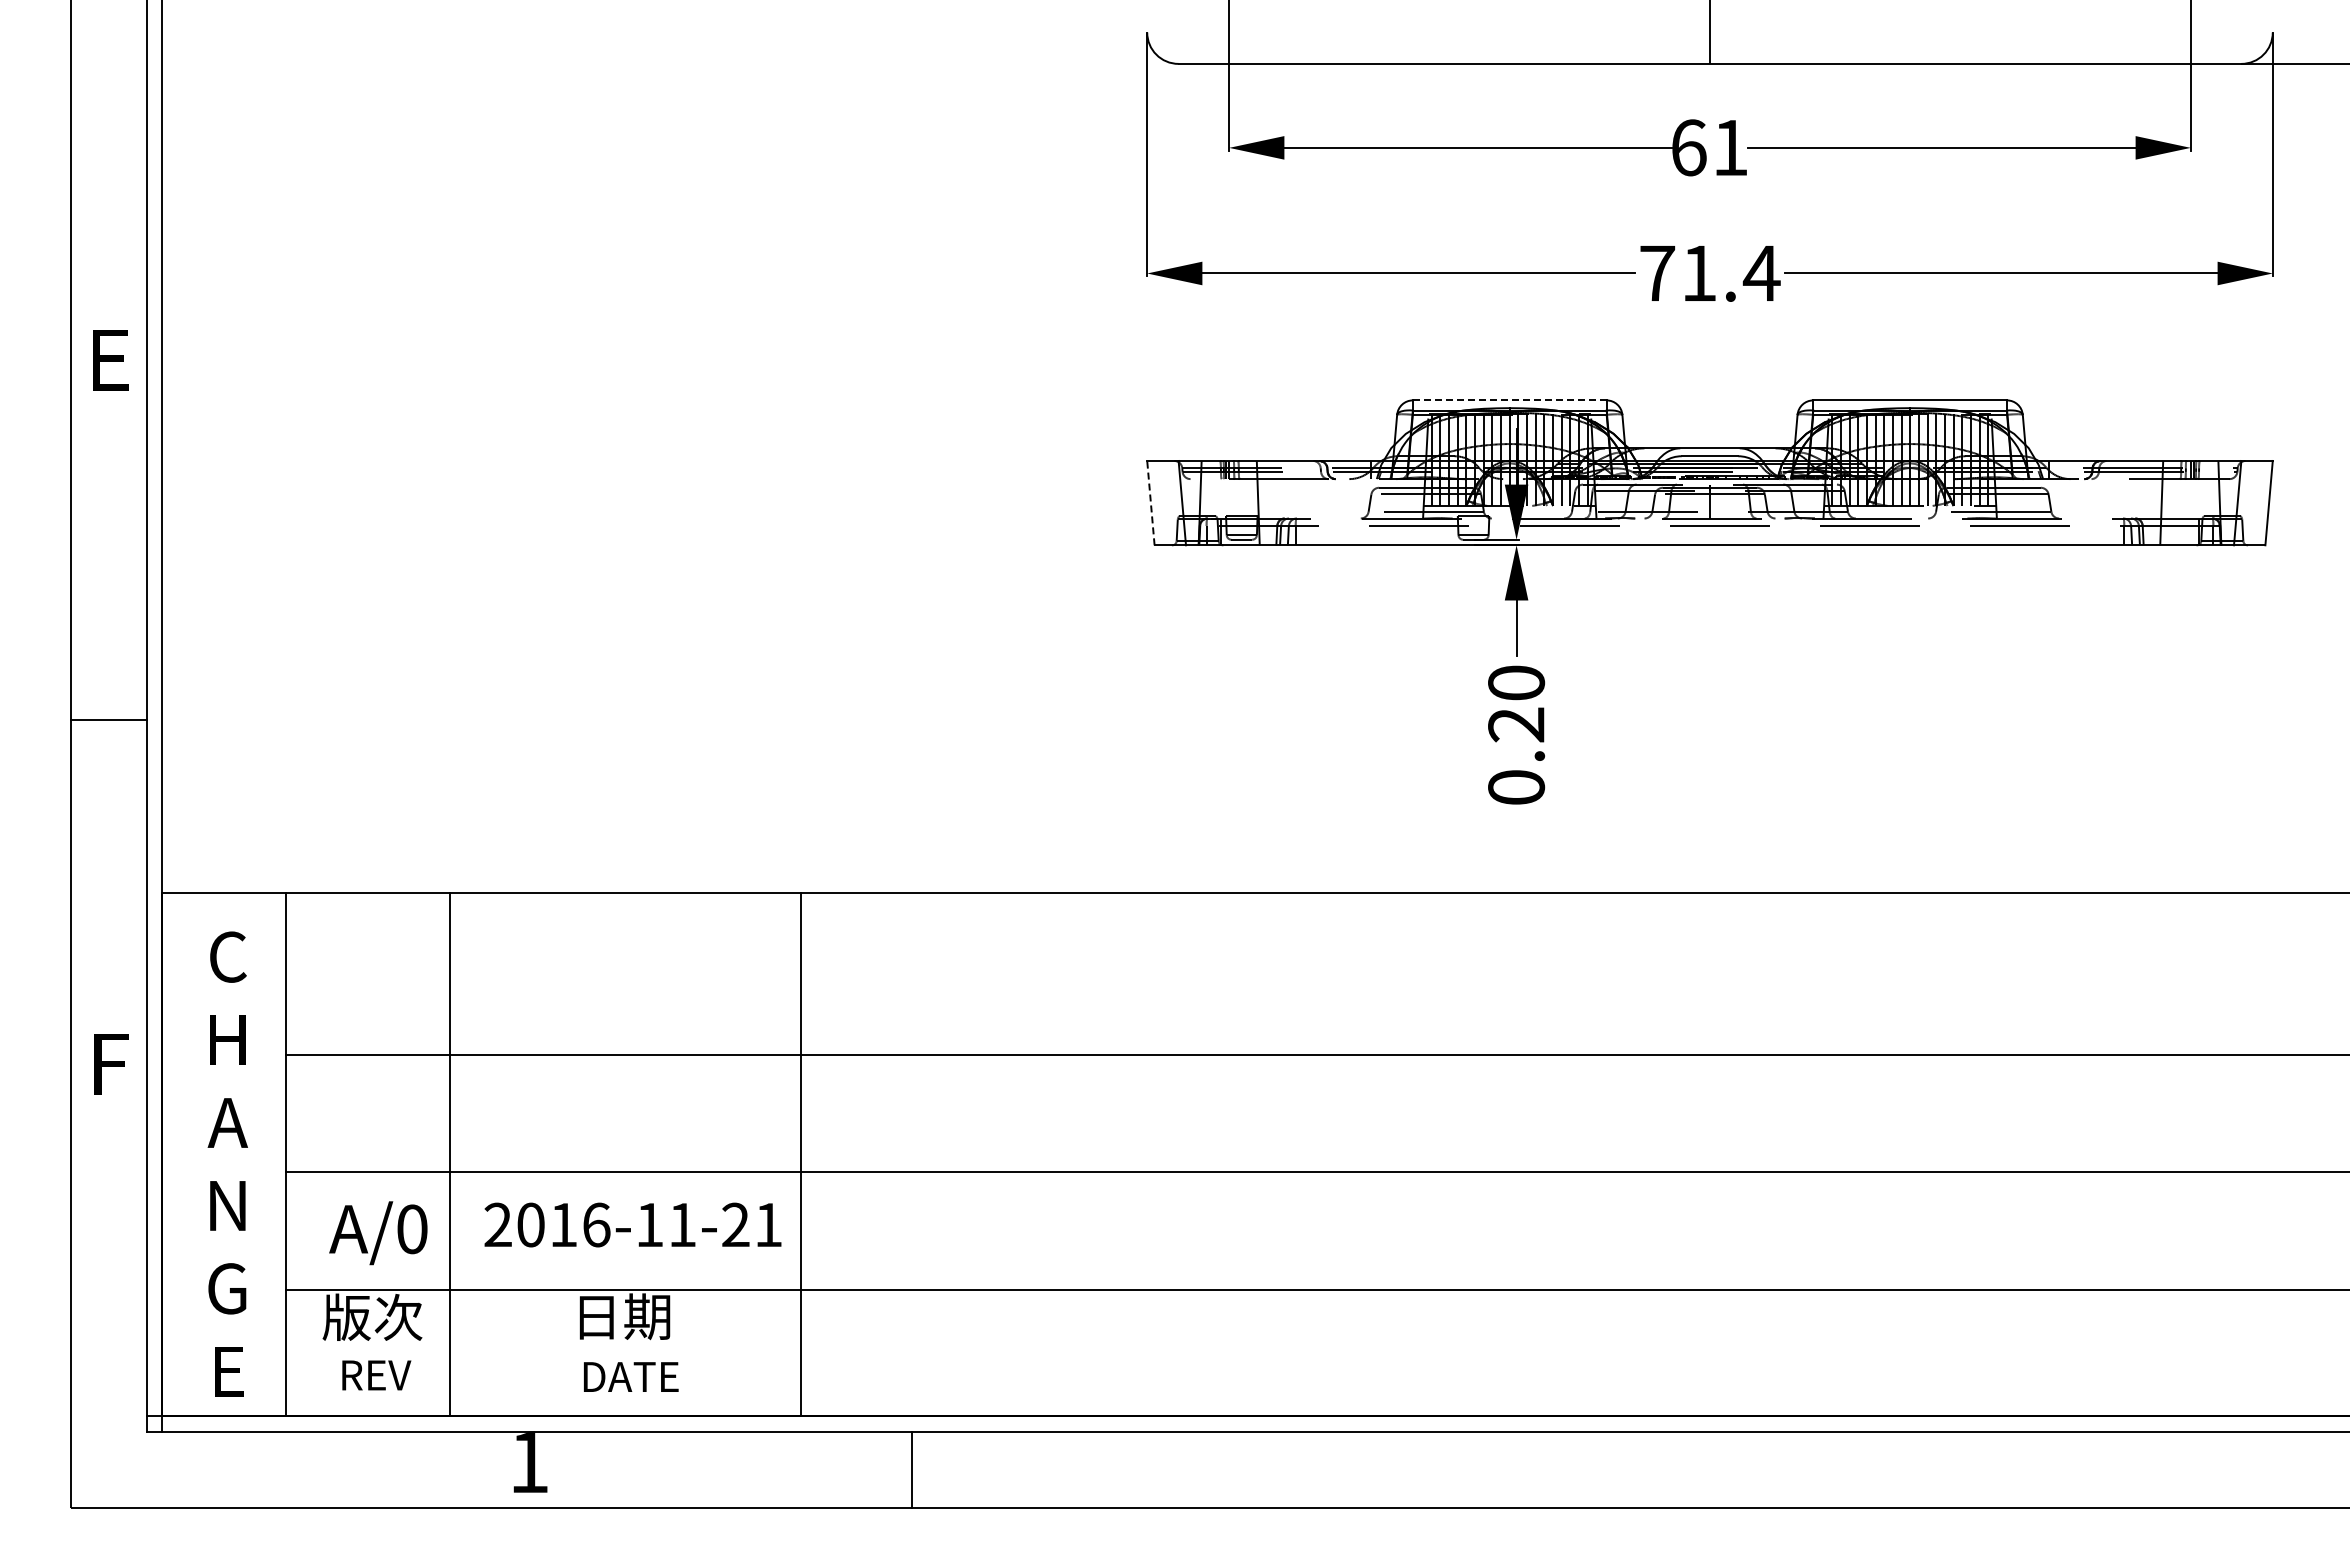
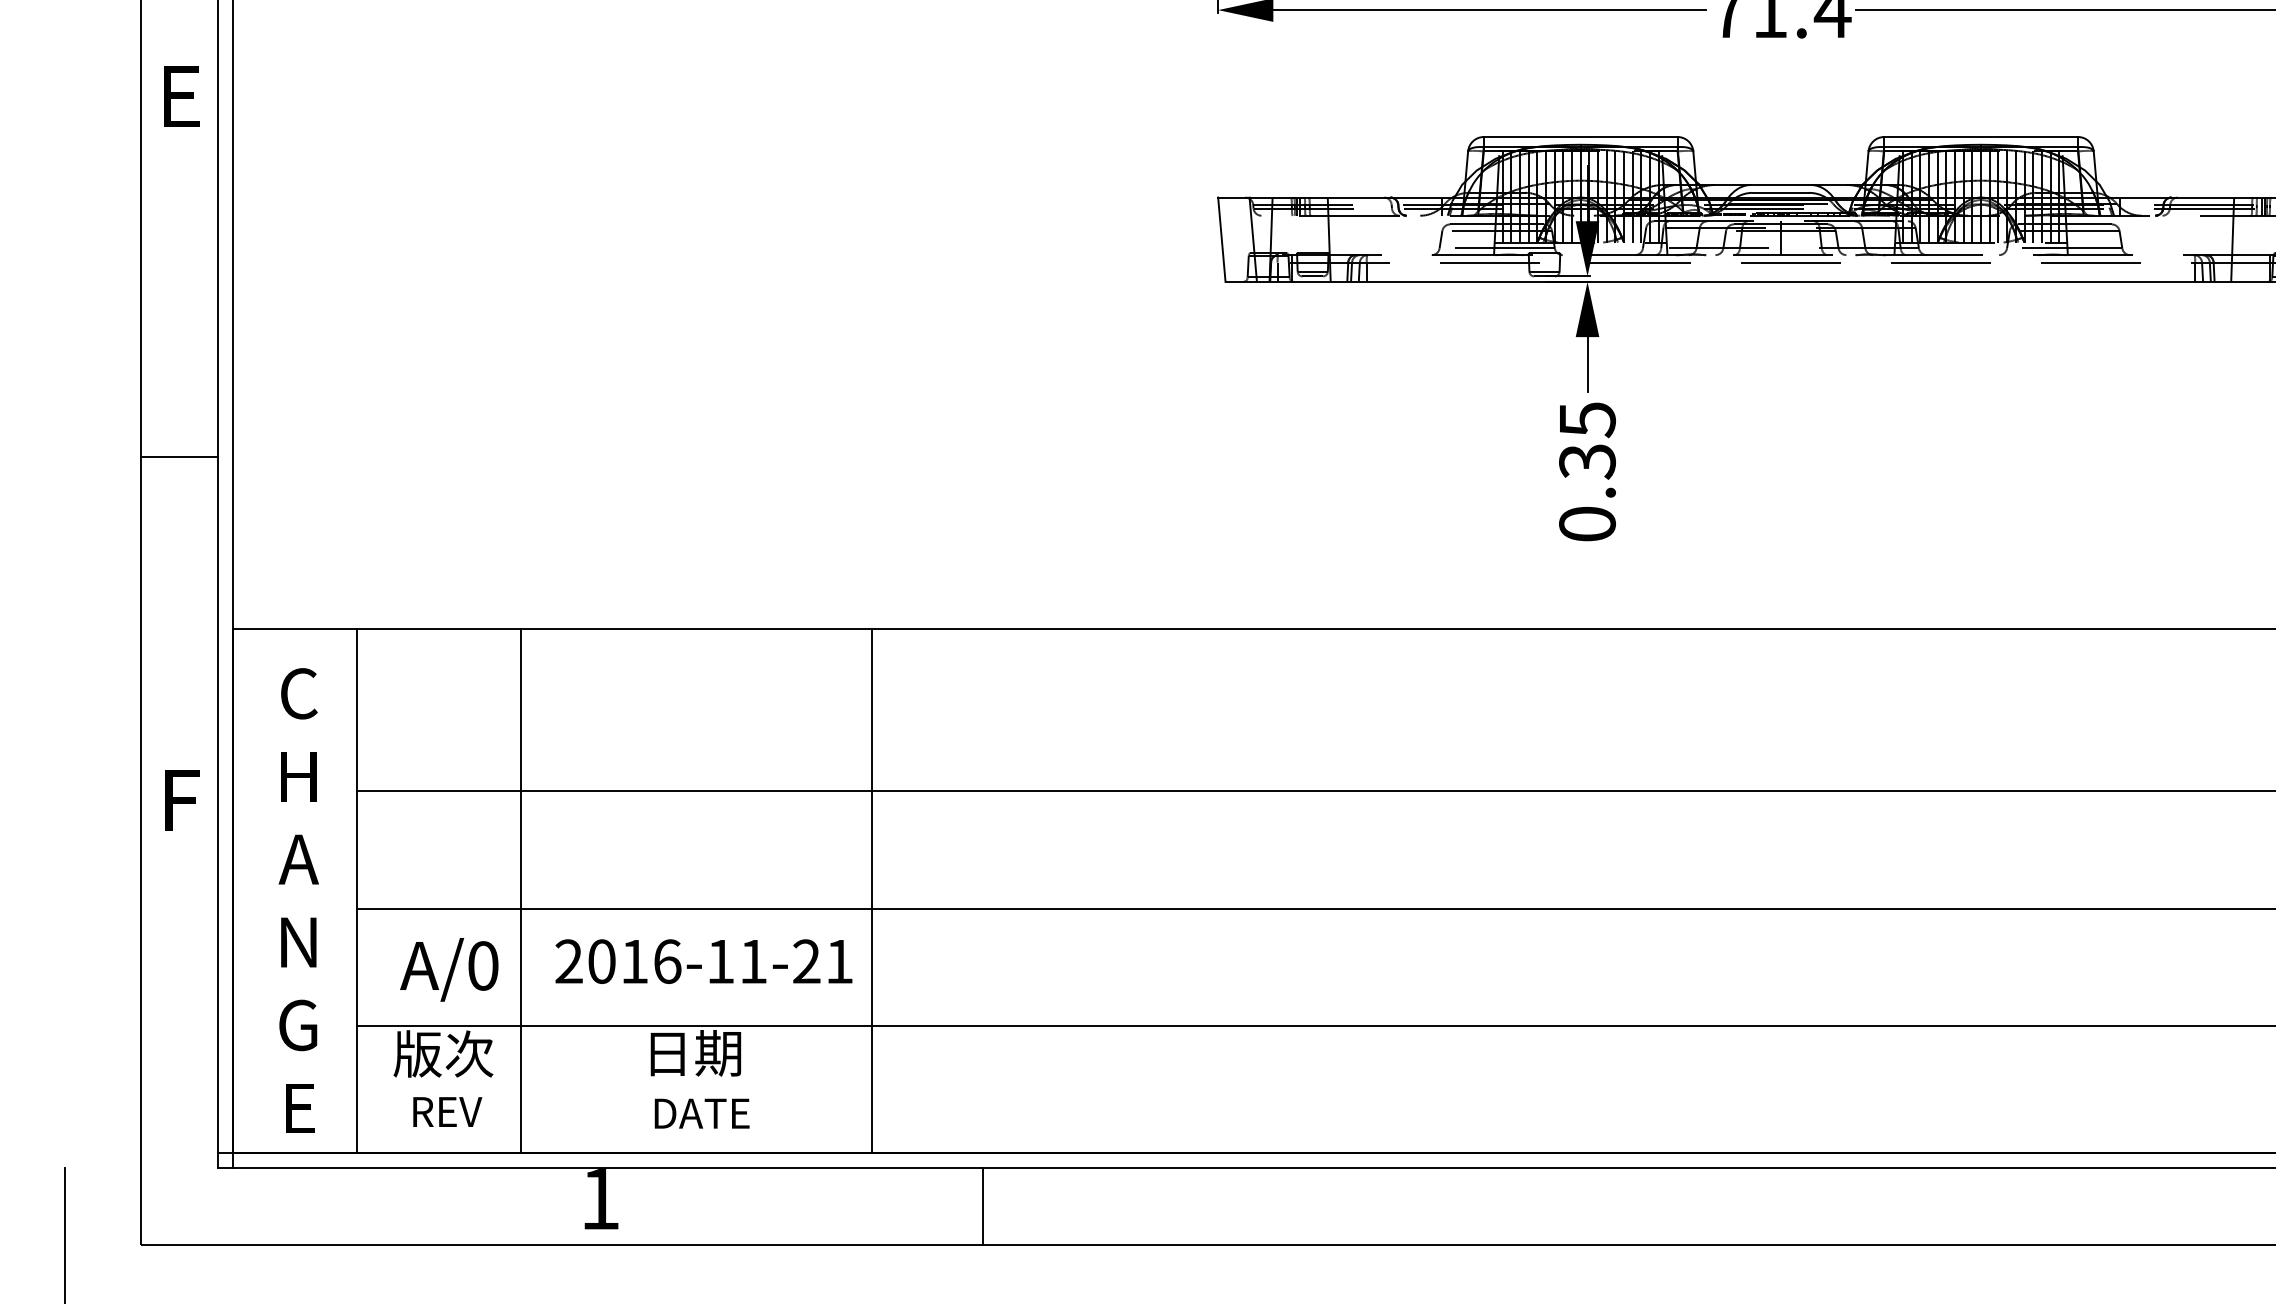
line: (1509, 400) -> (1580, 137), dashed -> solid
line: (1150, 502) -> (1221, 239), dashed -> solid
text: (1516, 704) -> (1587, 441), 0.20 -> 0.35

